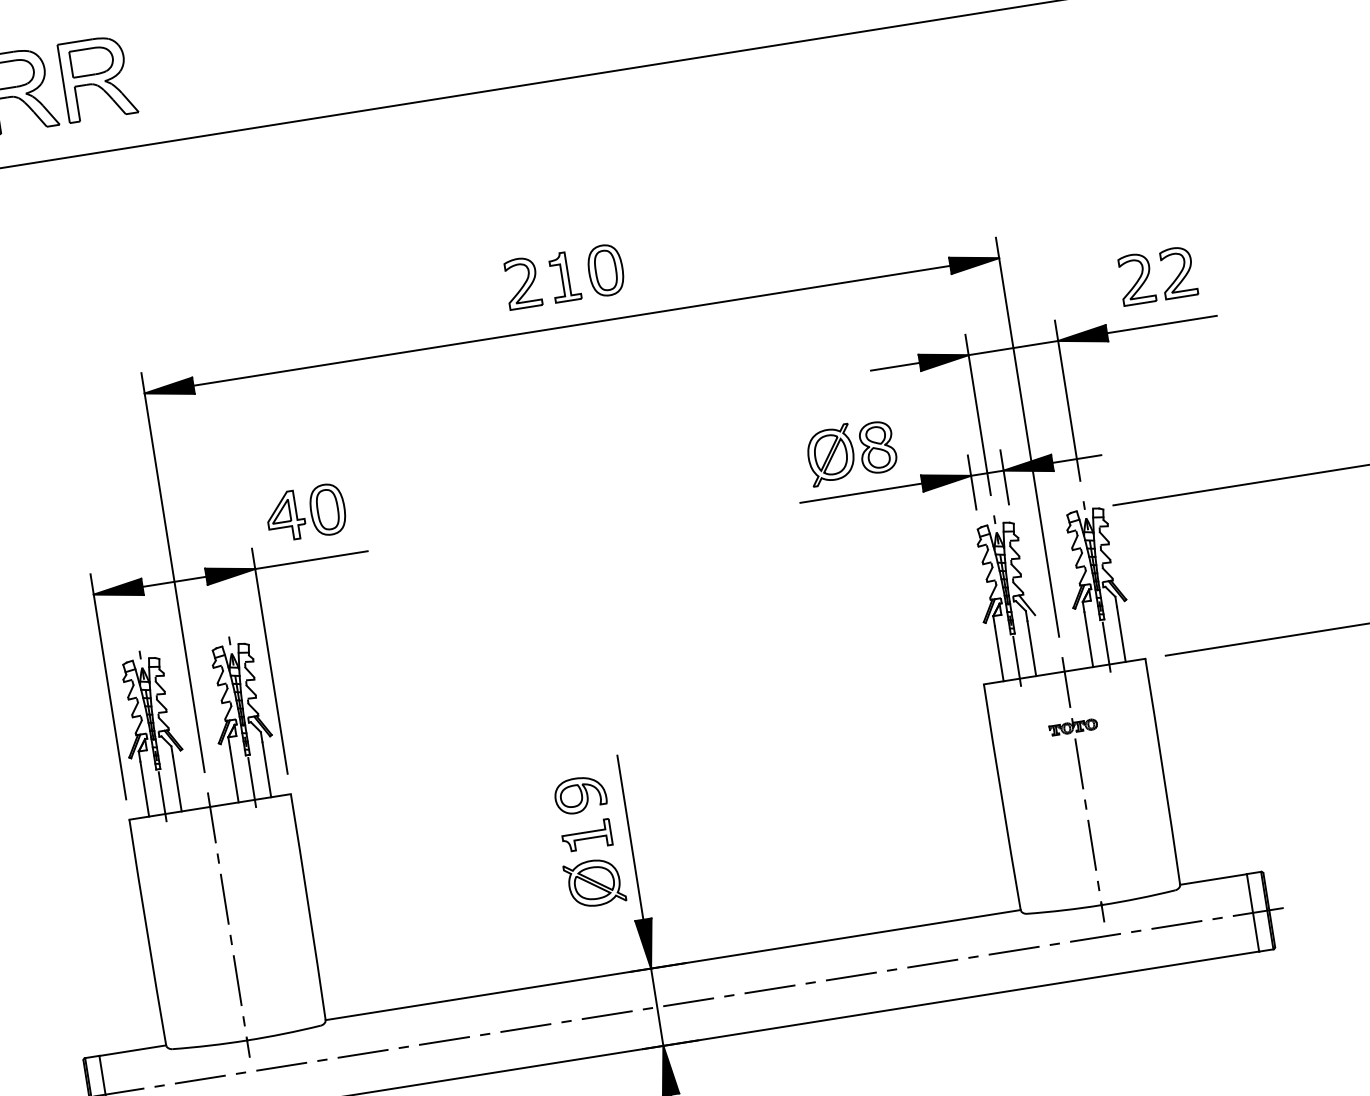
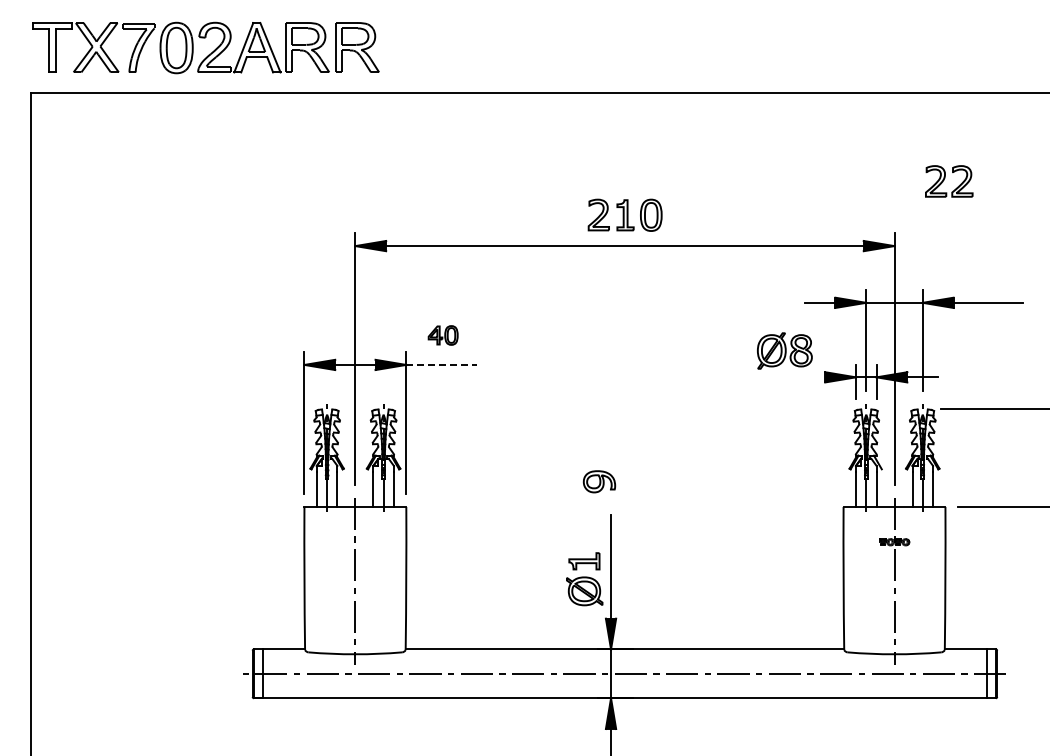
part: (1157, 275) -> (949, 181), moved
line: (860, 493) -> (786, 377), removed
part: (306, 513) -> (443, 335), size x0.6
line: (312, 559) -> (442, 364), solid -> dashed
part: (580, 794) -> (599, 481), moved

